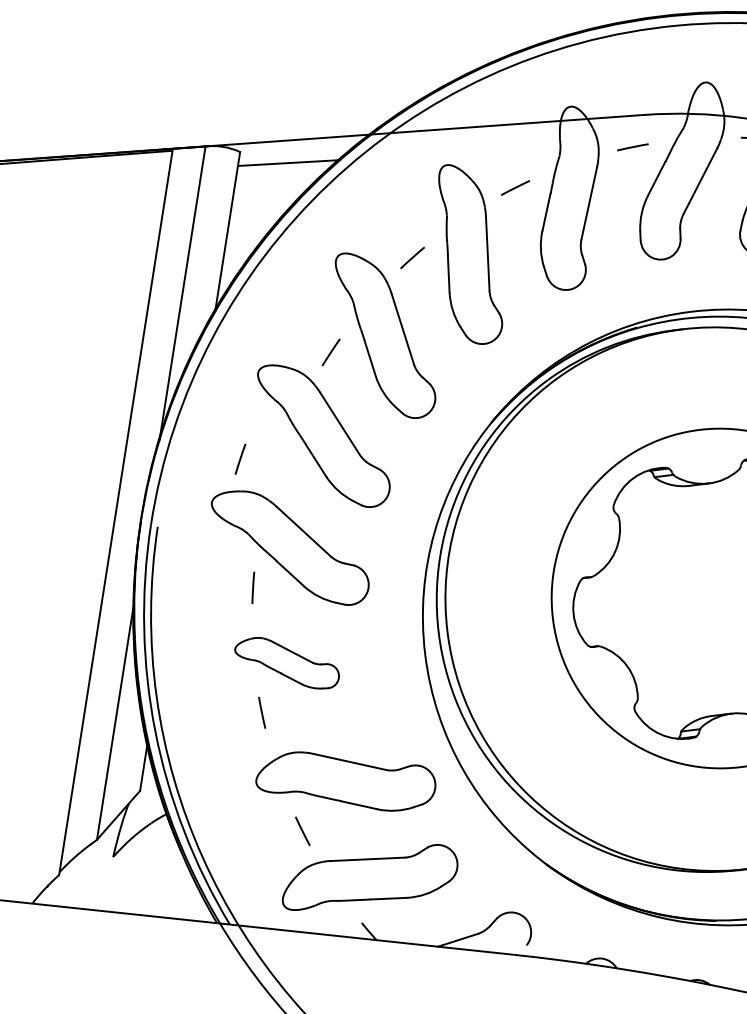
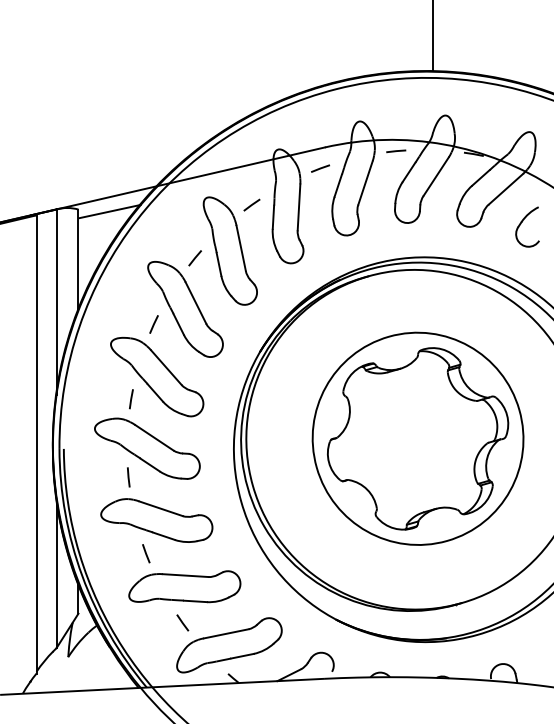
line: (240, 459) -> (131, 399), moved
part: (286, 662) -> (156, 520), size x1.67
part: (346, 779) -> (184, 586), moved

